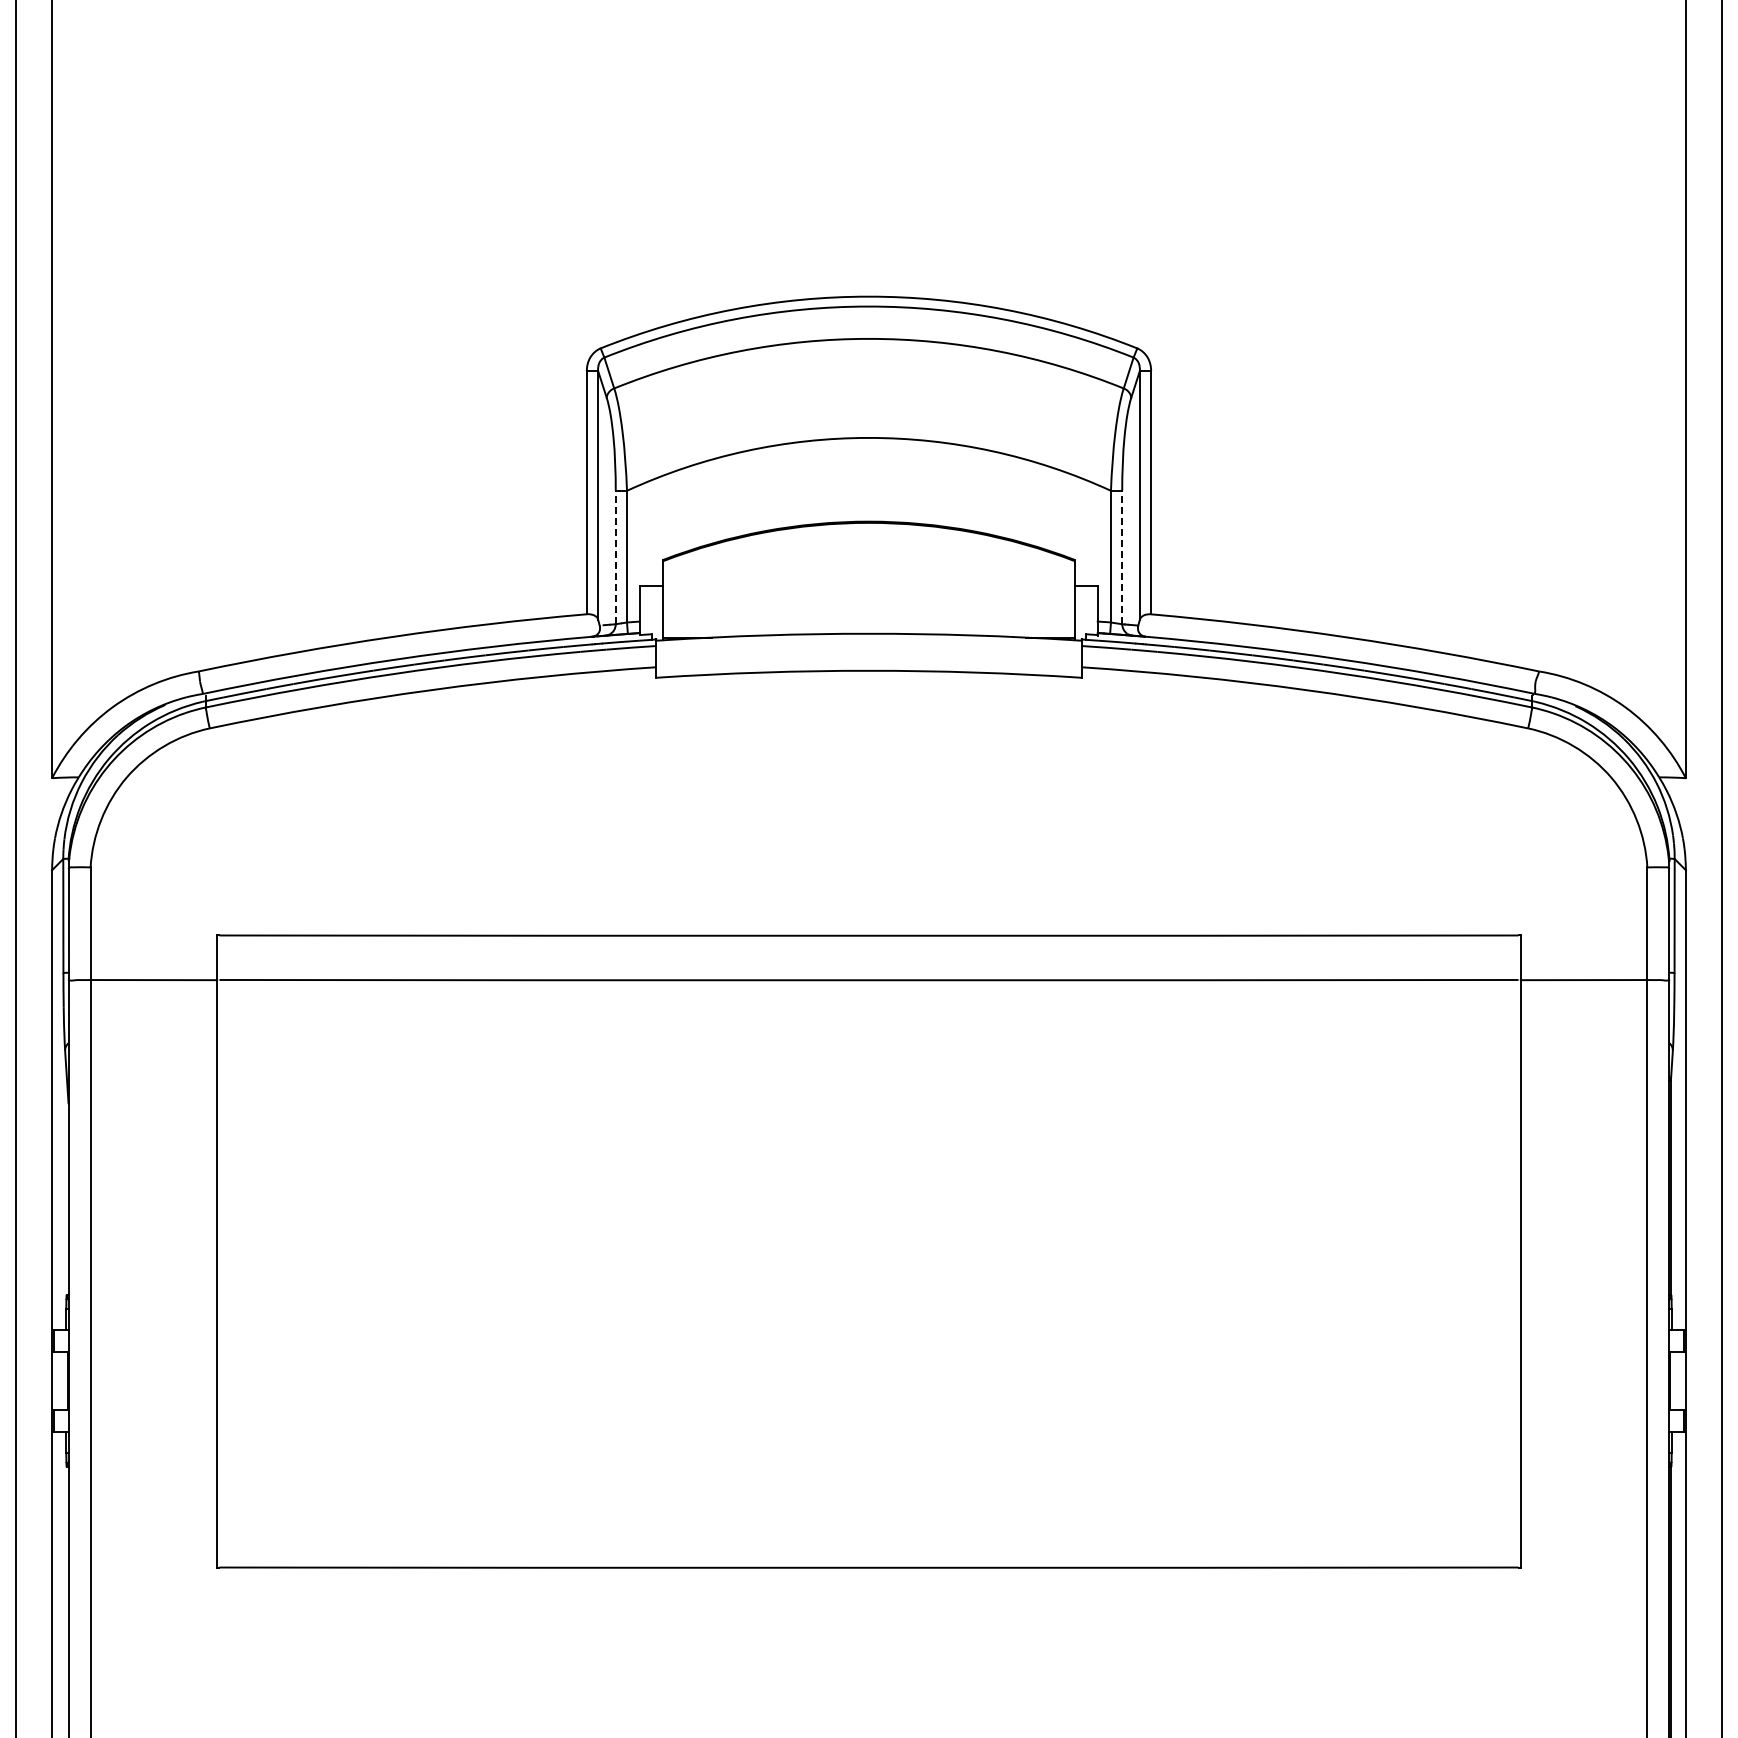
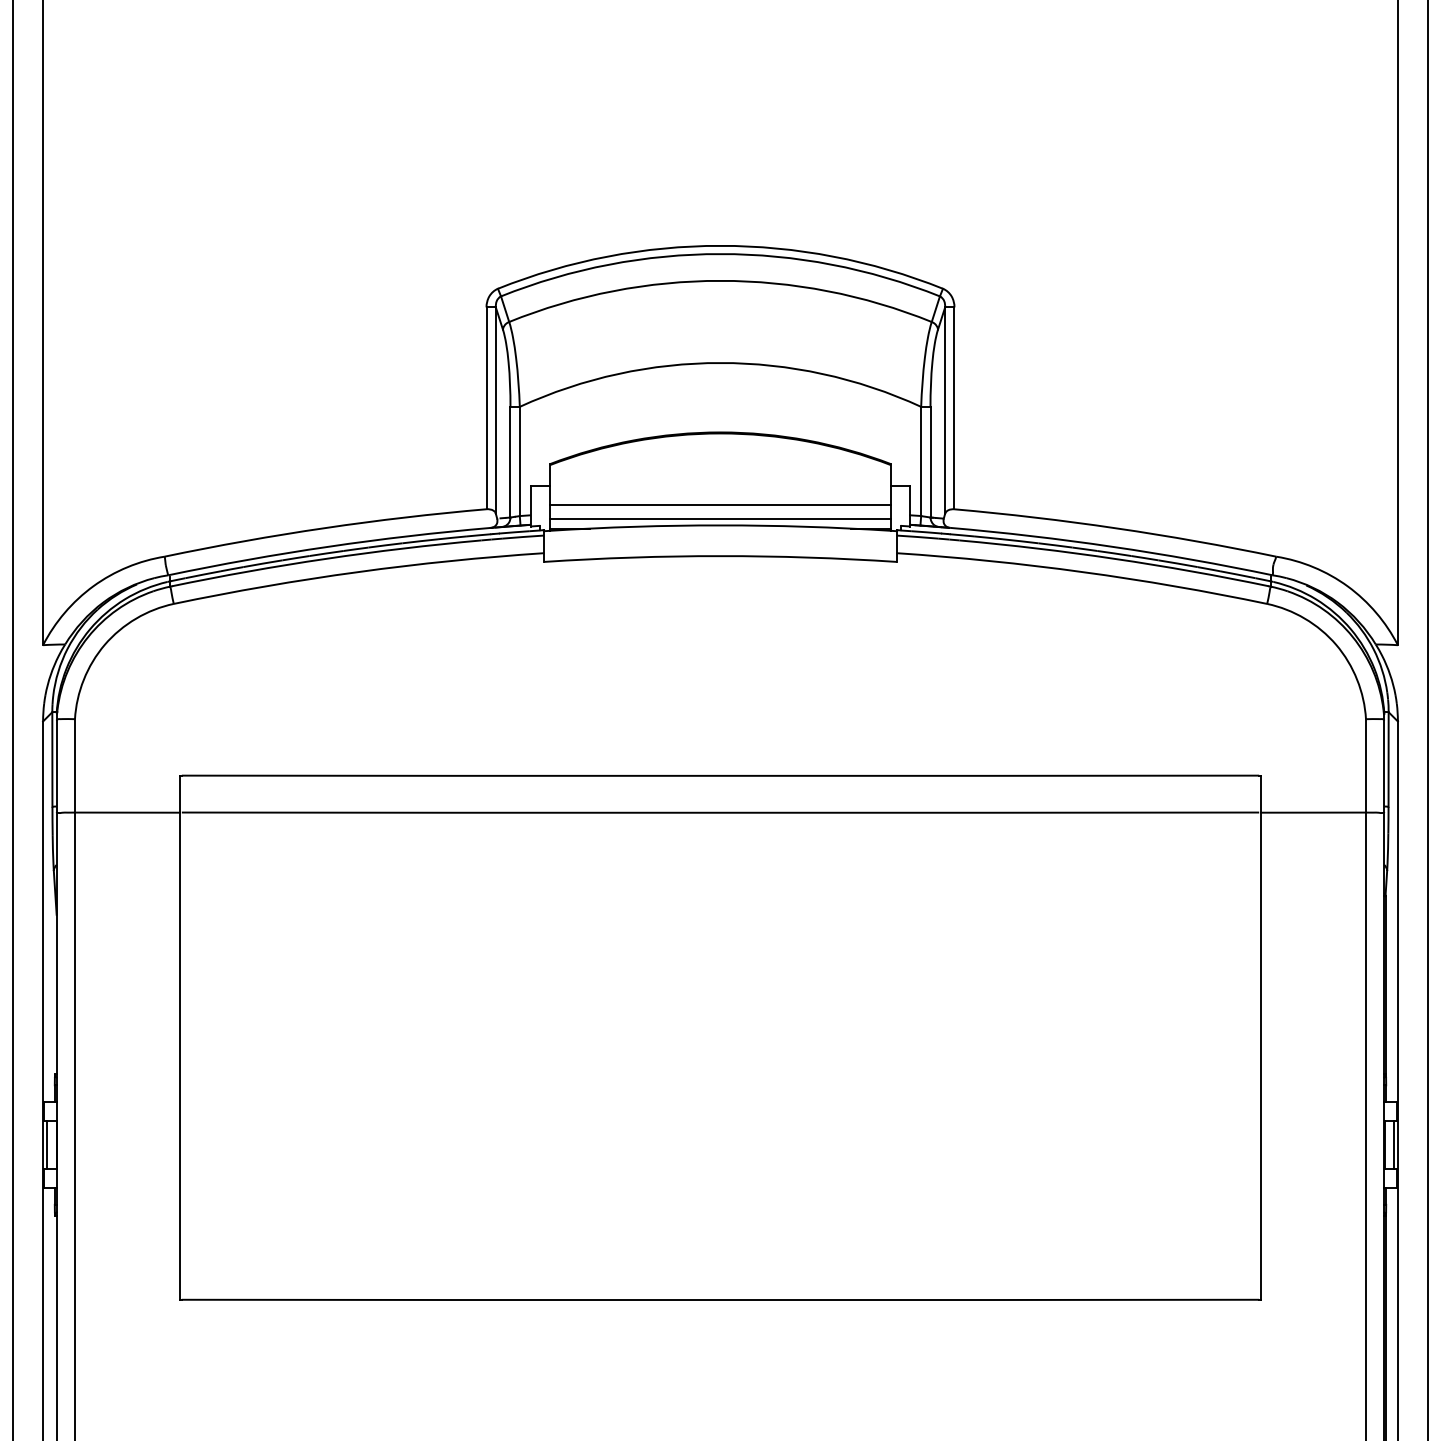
line: (615, 557) -> (510, 462), dashed -> solid
line: (1122, 557) -> (930, 462), dashed -> solid
line: (868, 609) -> (720, 505), added
line: (868, 626) -> (720, 519), added
line: (57, 1380) -> (47, 1144), added
line: (1680, 1380) -> (1393, 1144), added

